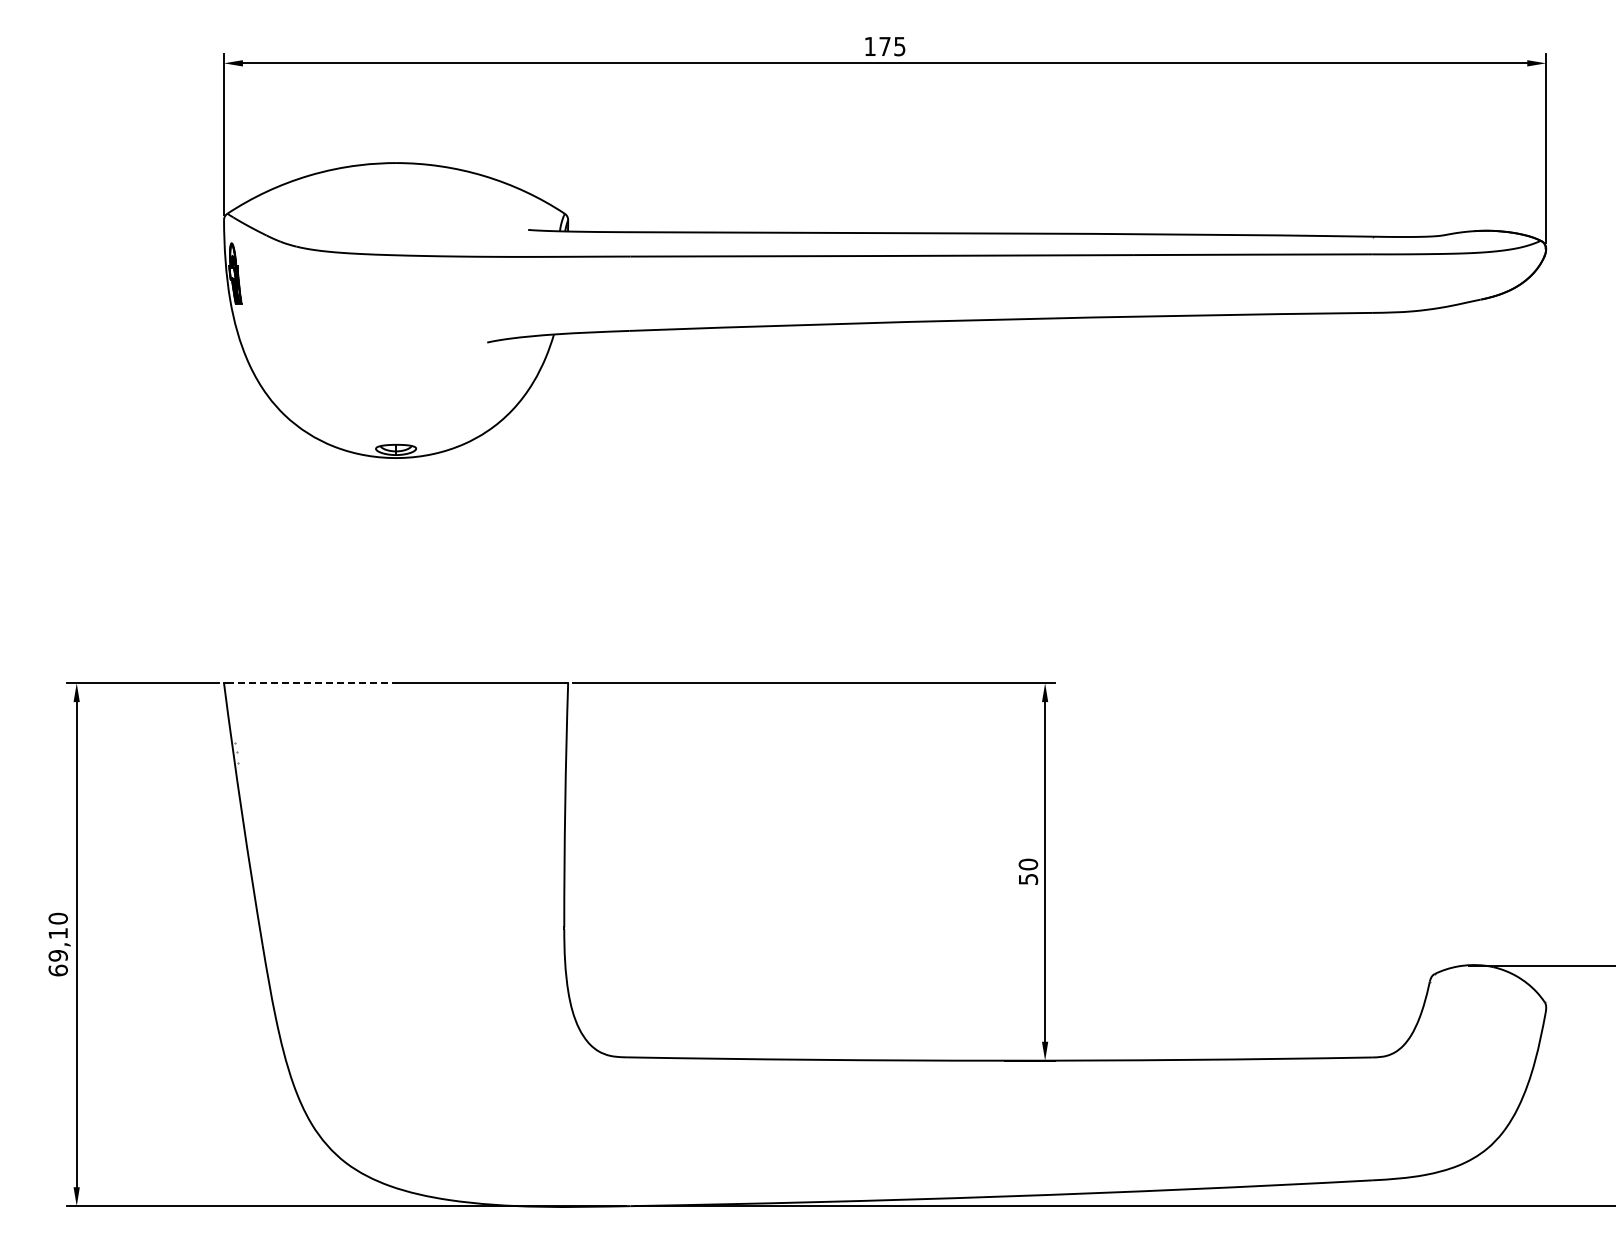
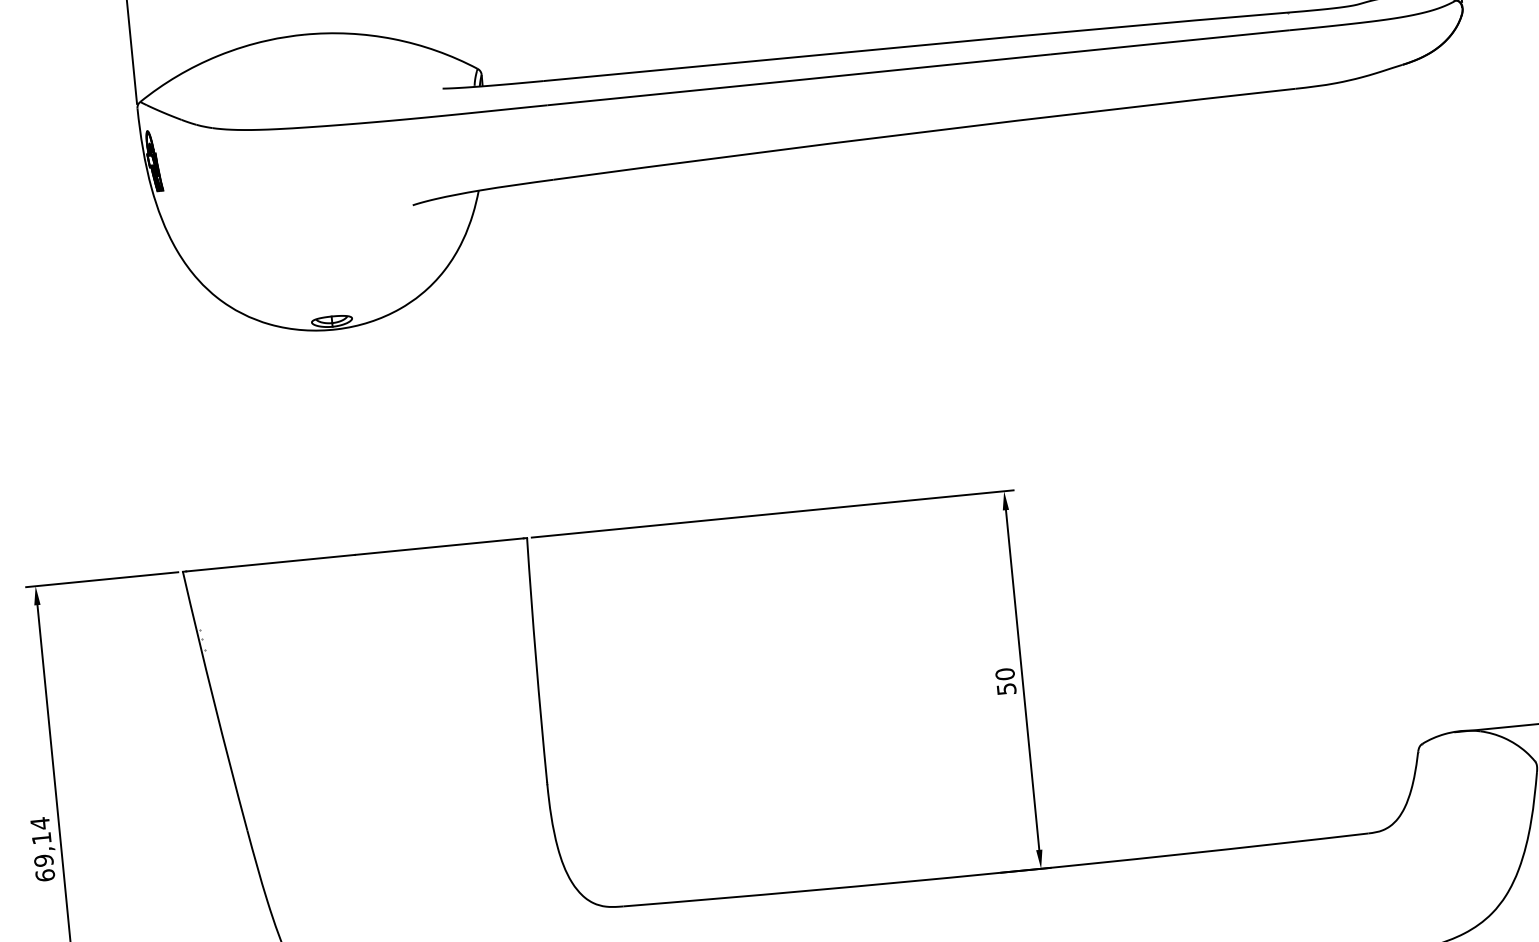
line: (312, 683) -> (271, 563), dashed -> solid
text: (57, 918) -> (39, 823), 69,10 -> 69,14

